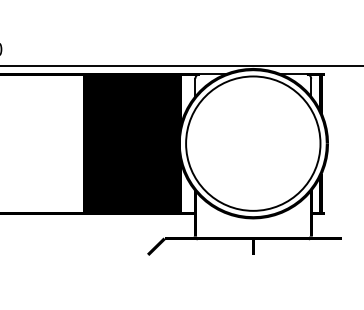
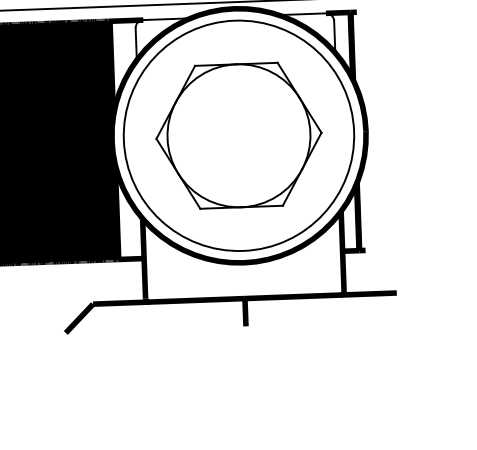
part: (253, 143) -> (239, 135), added

